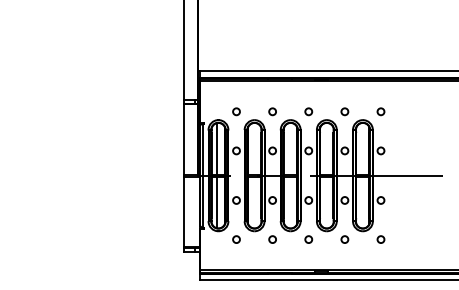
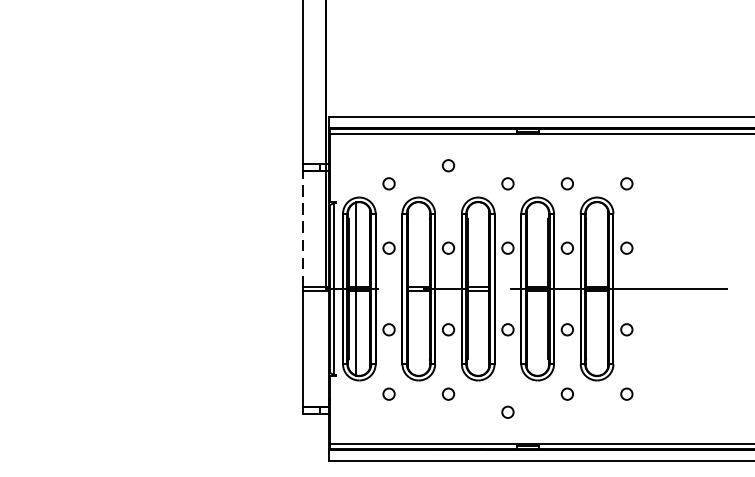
circle: (272, 111) -> (448, 165), moved
line: (184, 138) -> (303, 227), solid -> dashed
circle: (308, 239) -> (507, 412), moved

